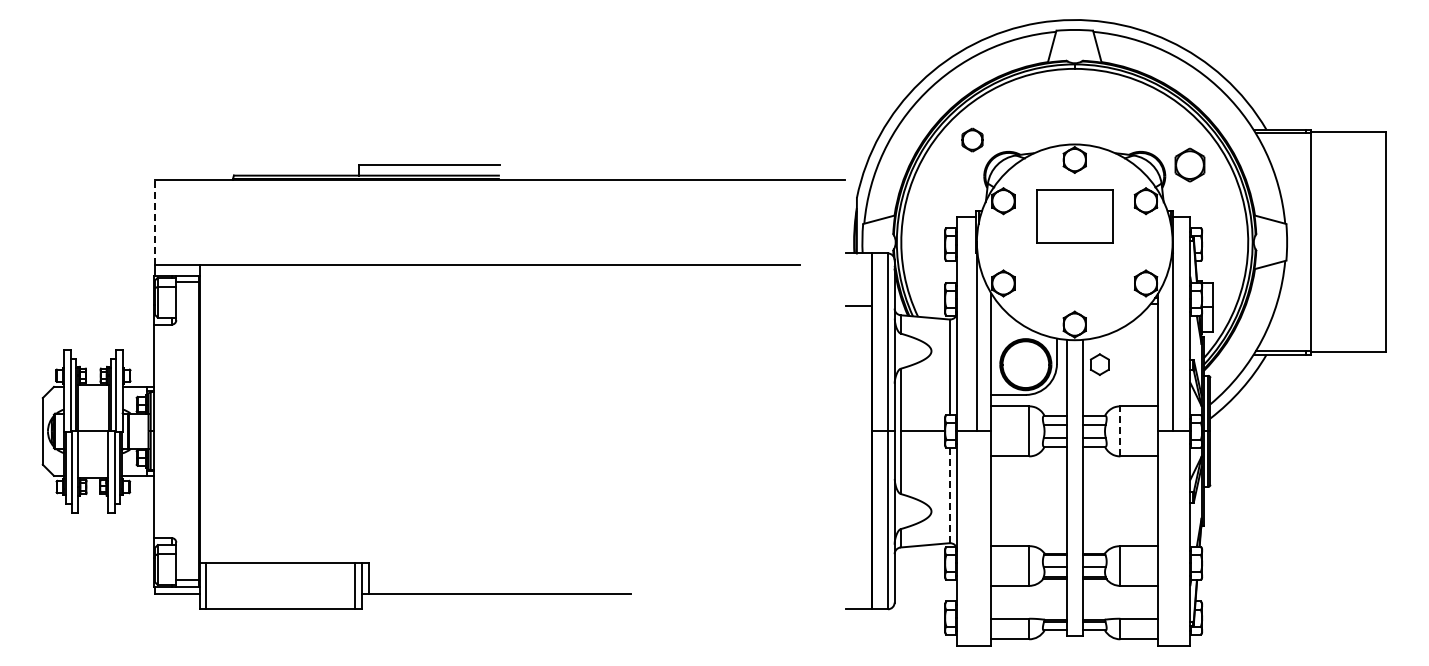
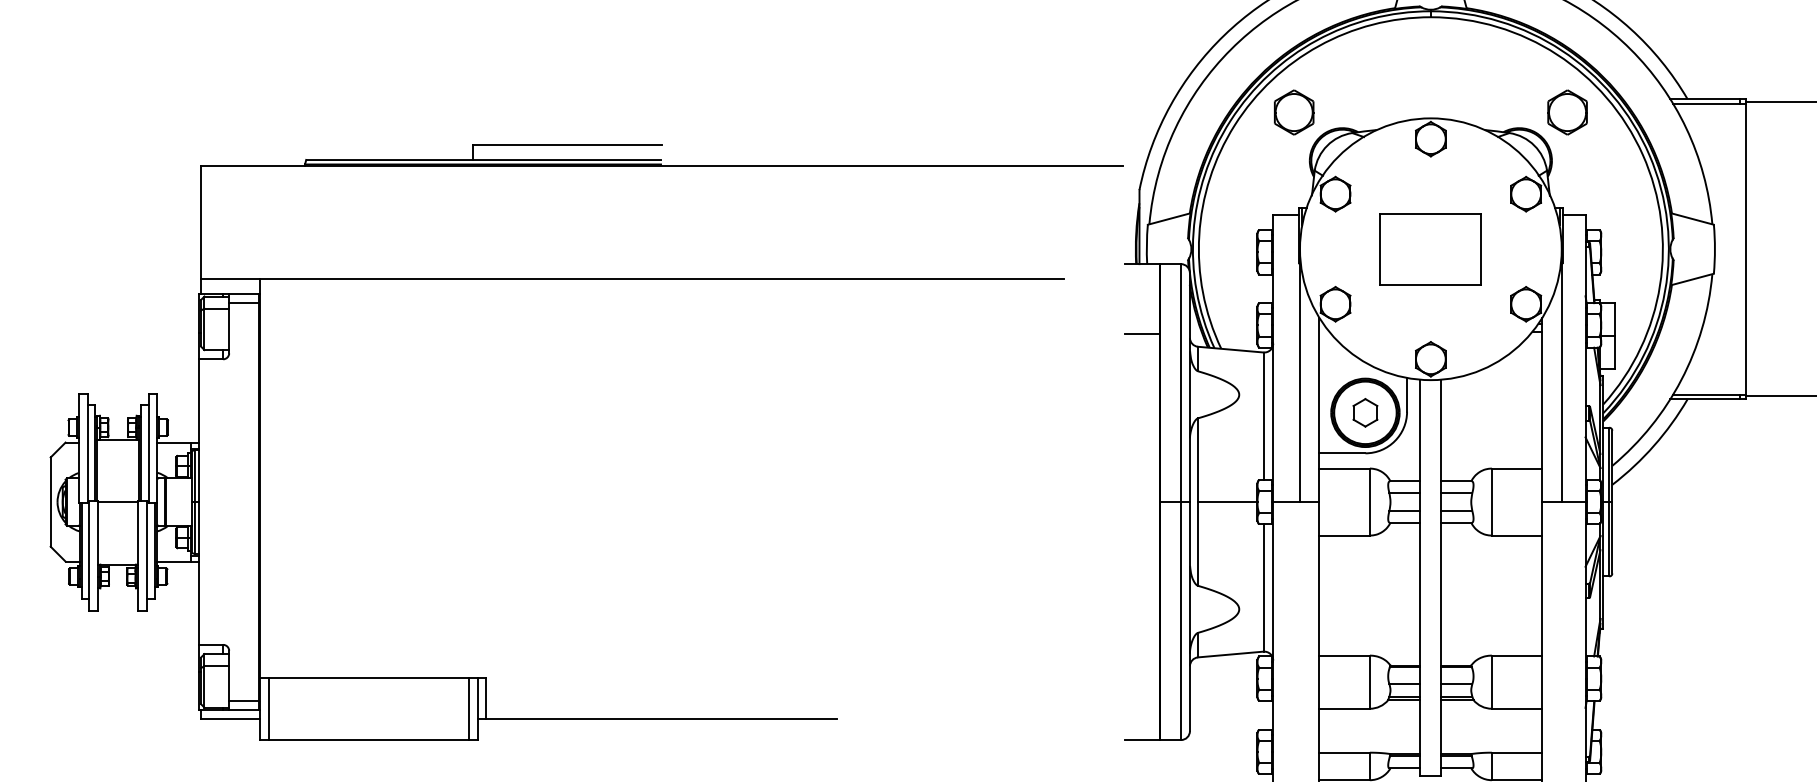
part: (972, 139) -> (1294, 111), size x1.43
part: (1189, 164) -> (1566, 111), moved
part: (1074, 216) -> (1430, 249), moved
line: (155, 221) -> (201, 221), dashed -> solid
part: (1099, 364) -> (1364, 412), moved
line: (1120, 430) -> (1492, 500), dashed -> solid
line: (949, 495) -> (1263, 587), dashed -> solid

